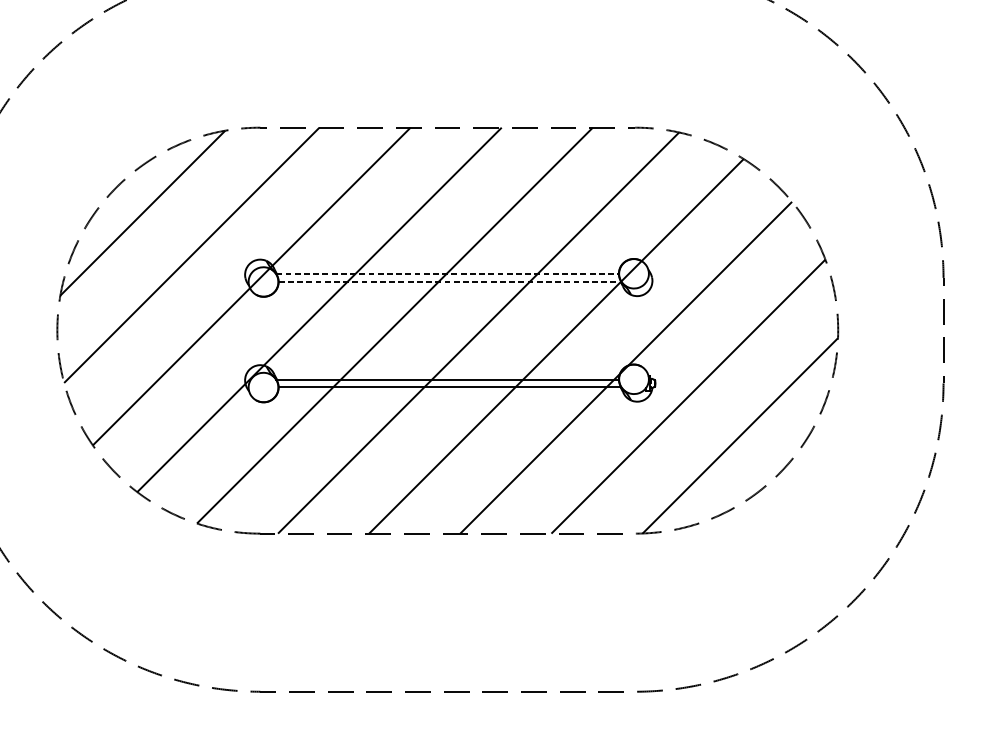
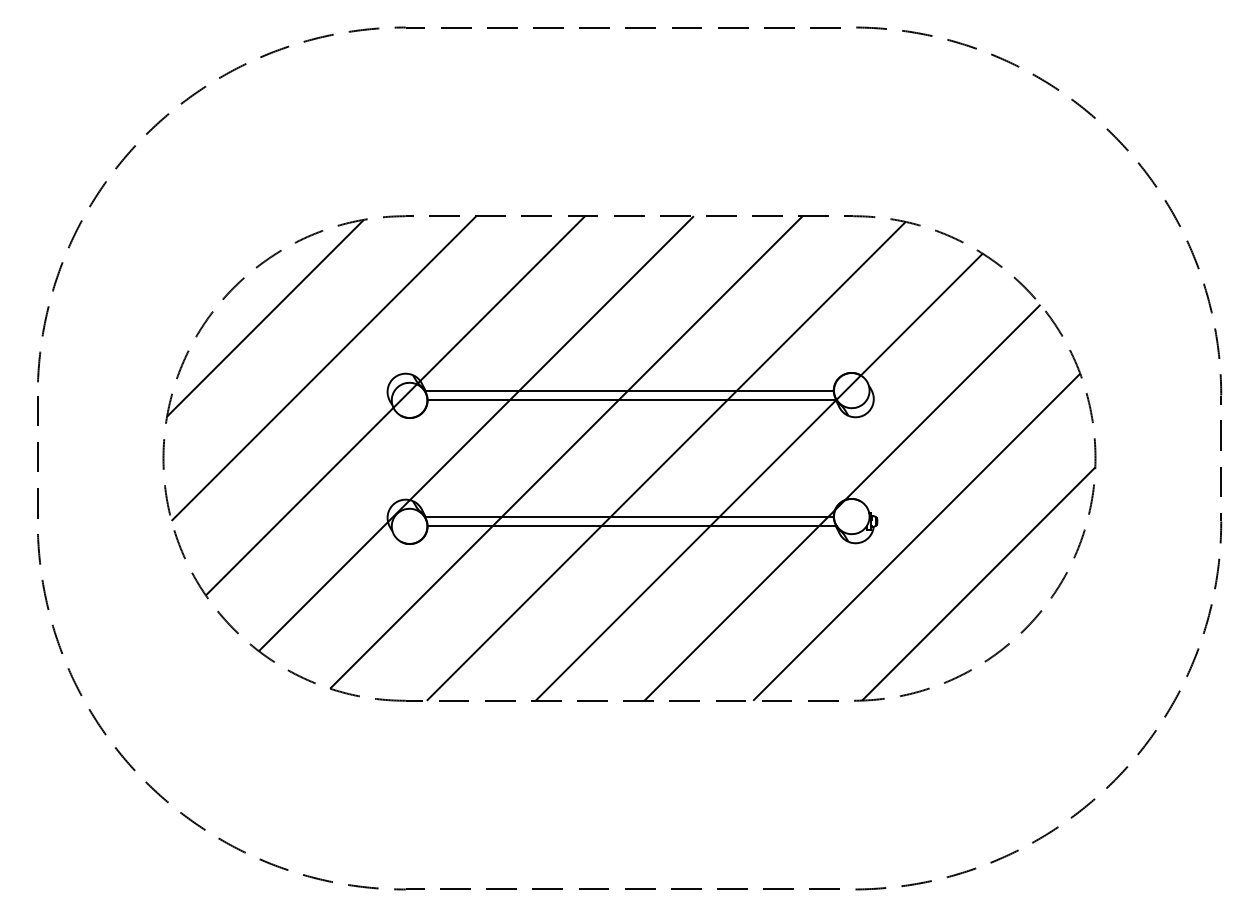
line: (447, 273) -> (629, 390), dashed -> solid
line: (450, 282) -> (632, 400), dashed -> solid

